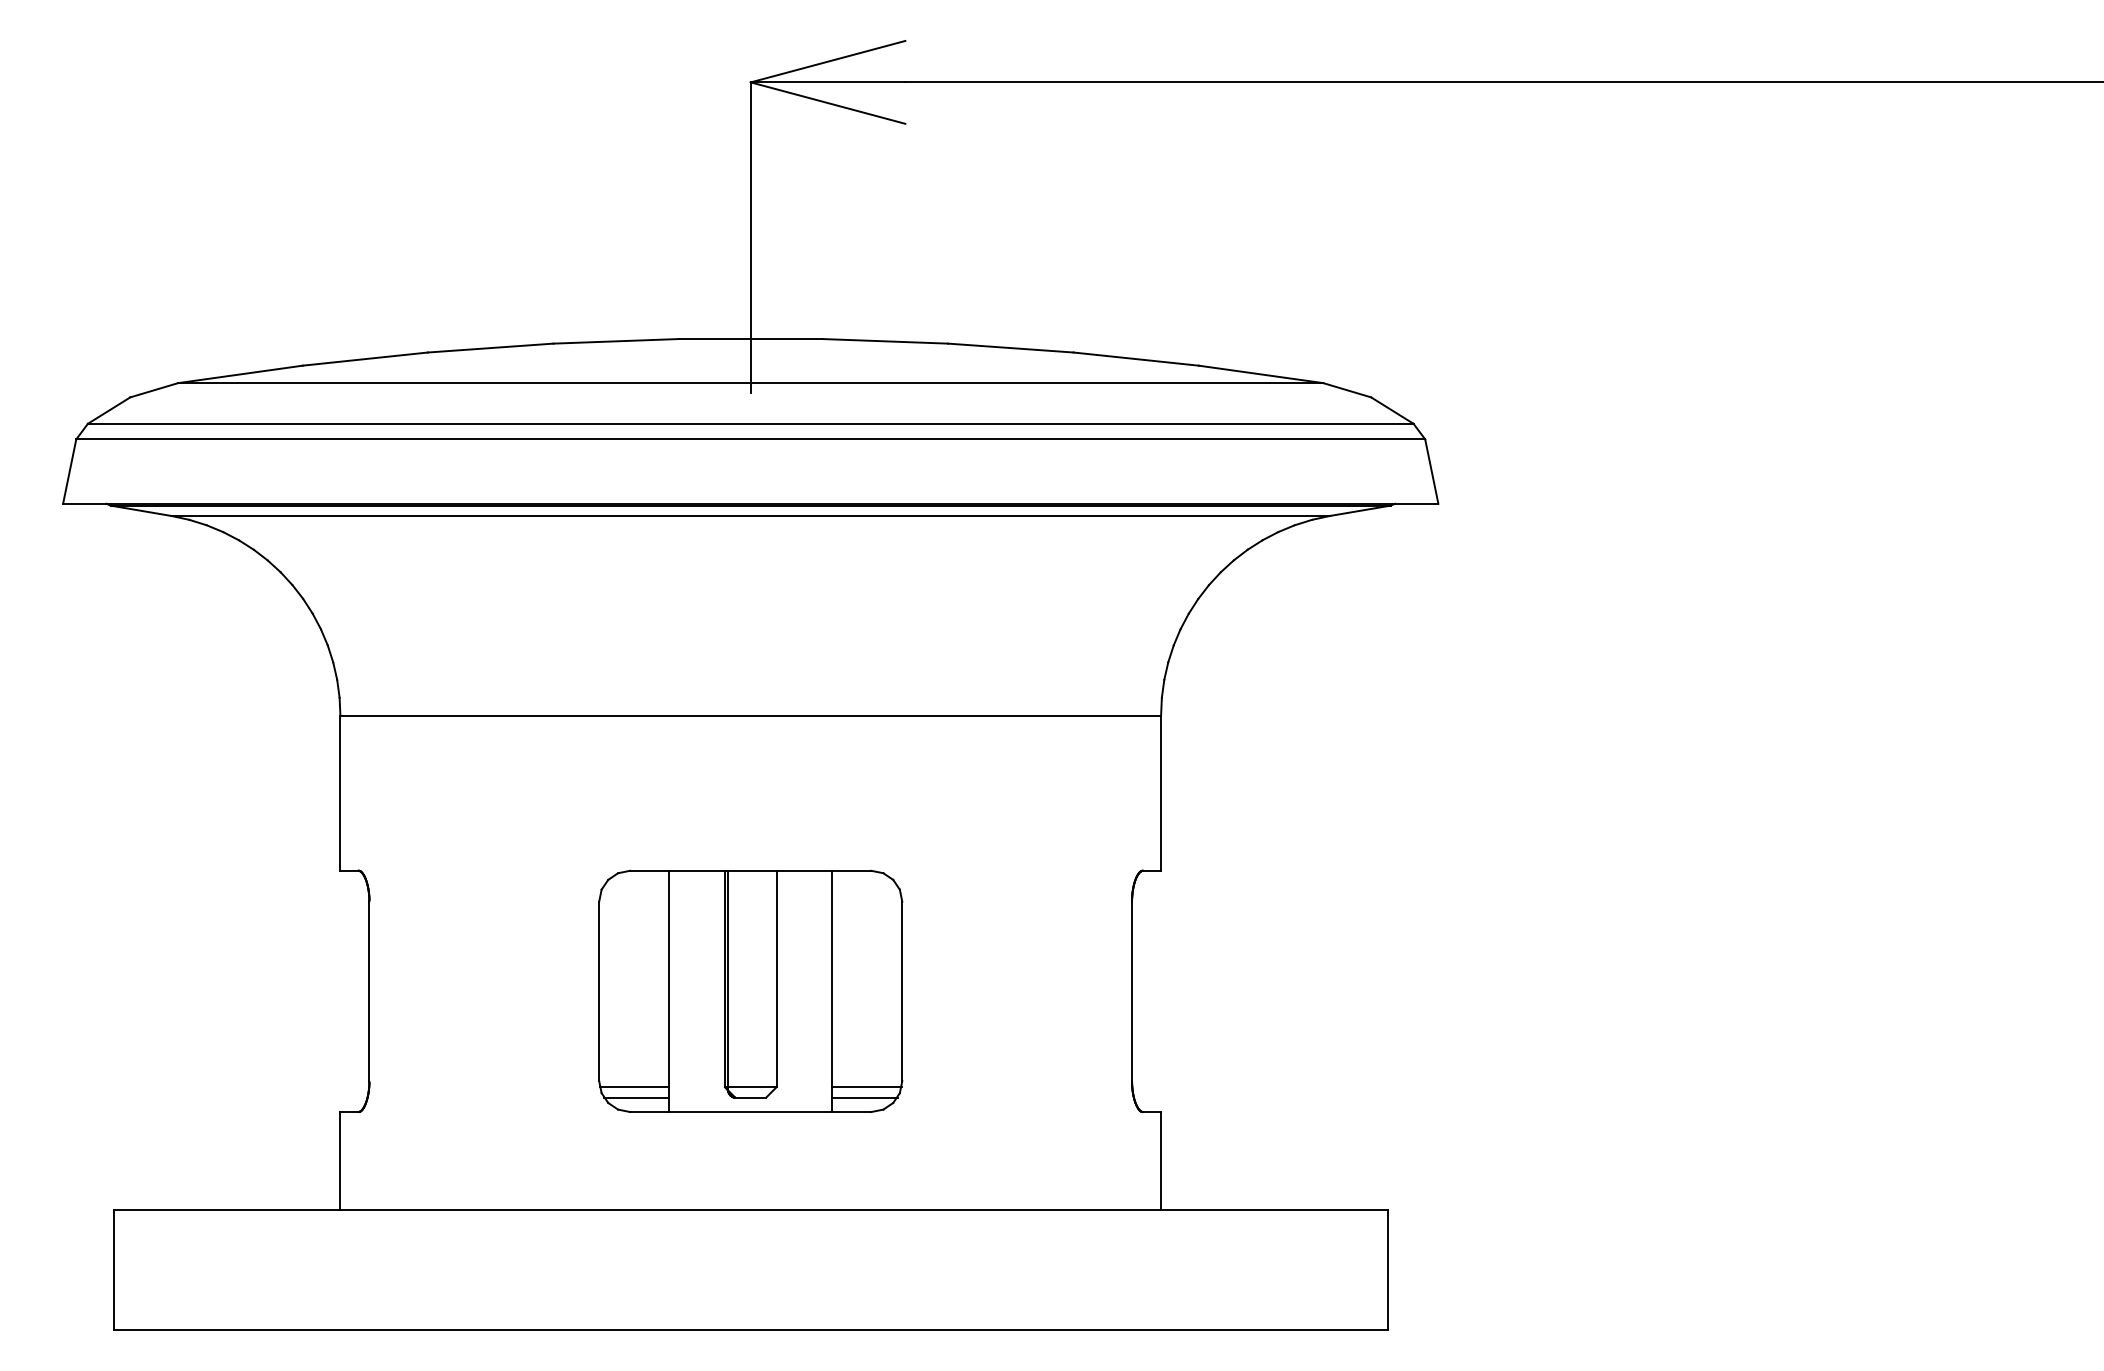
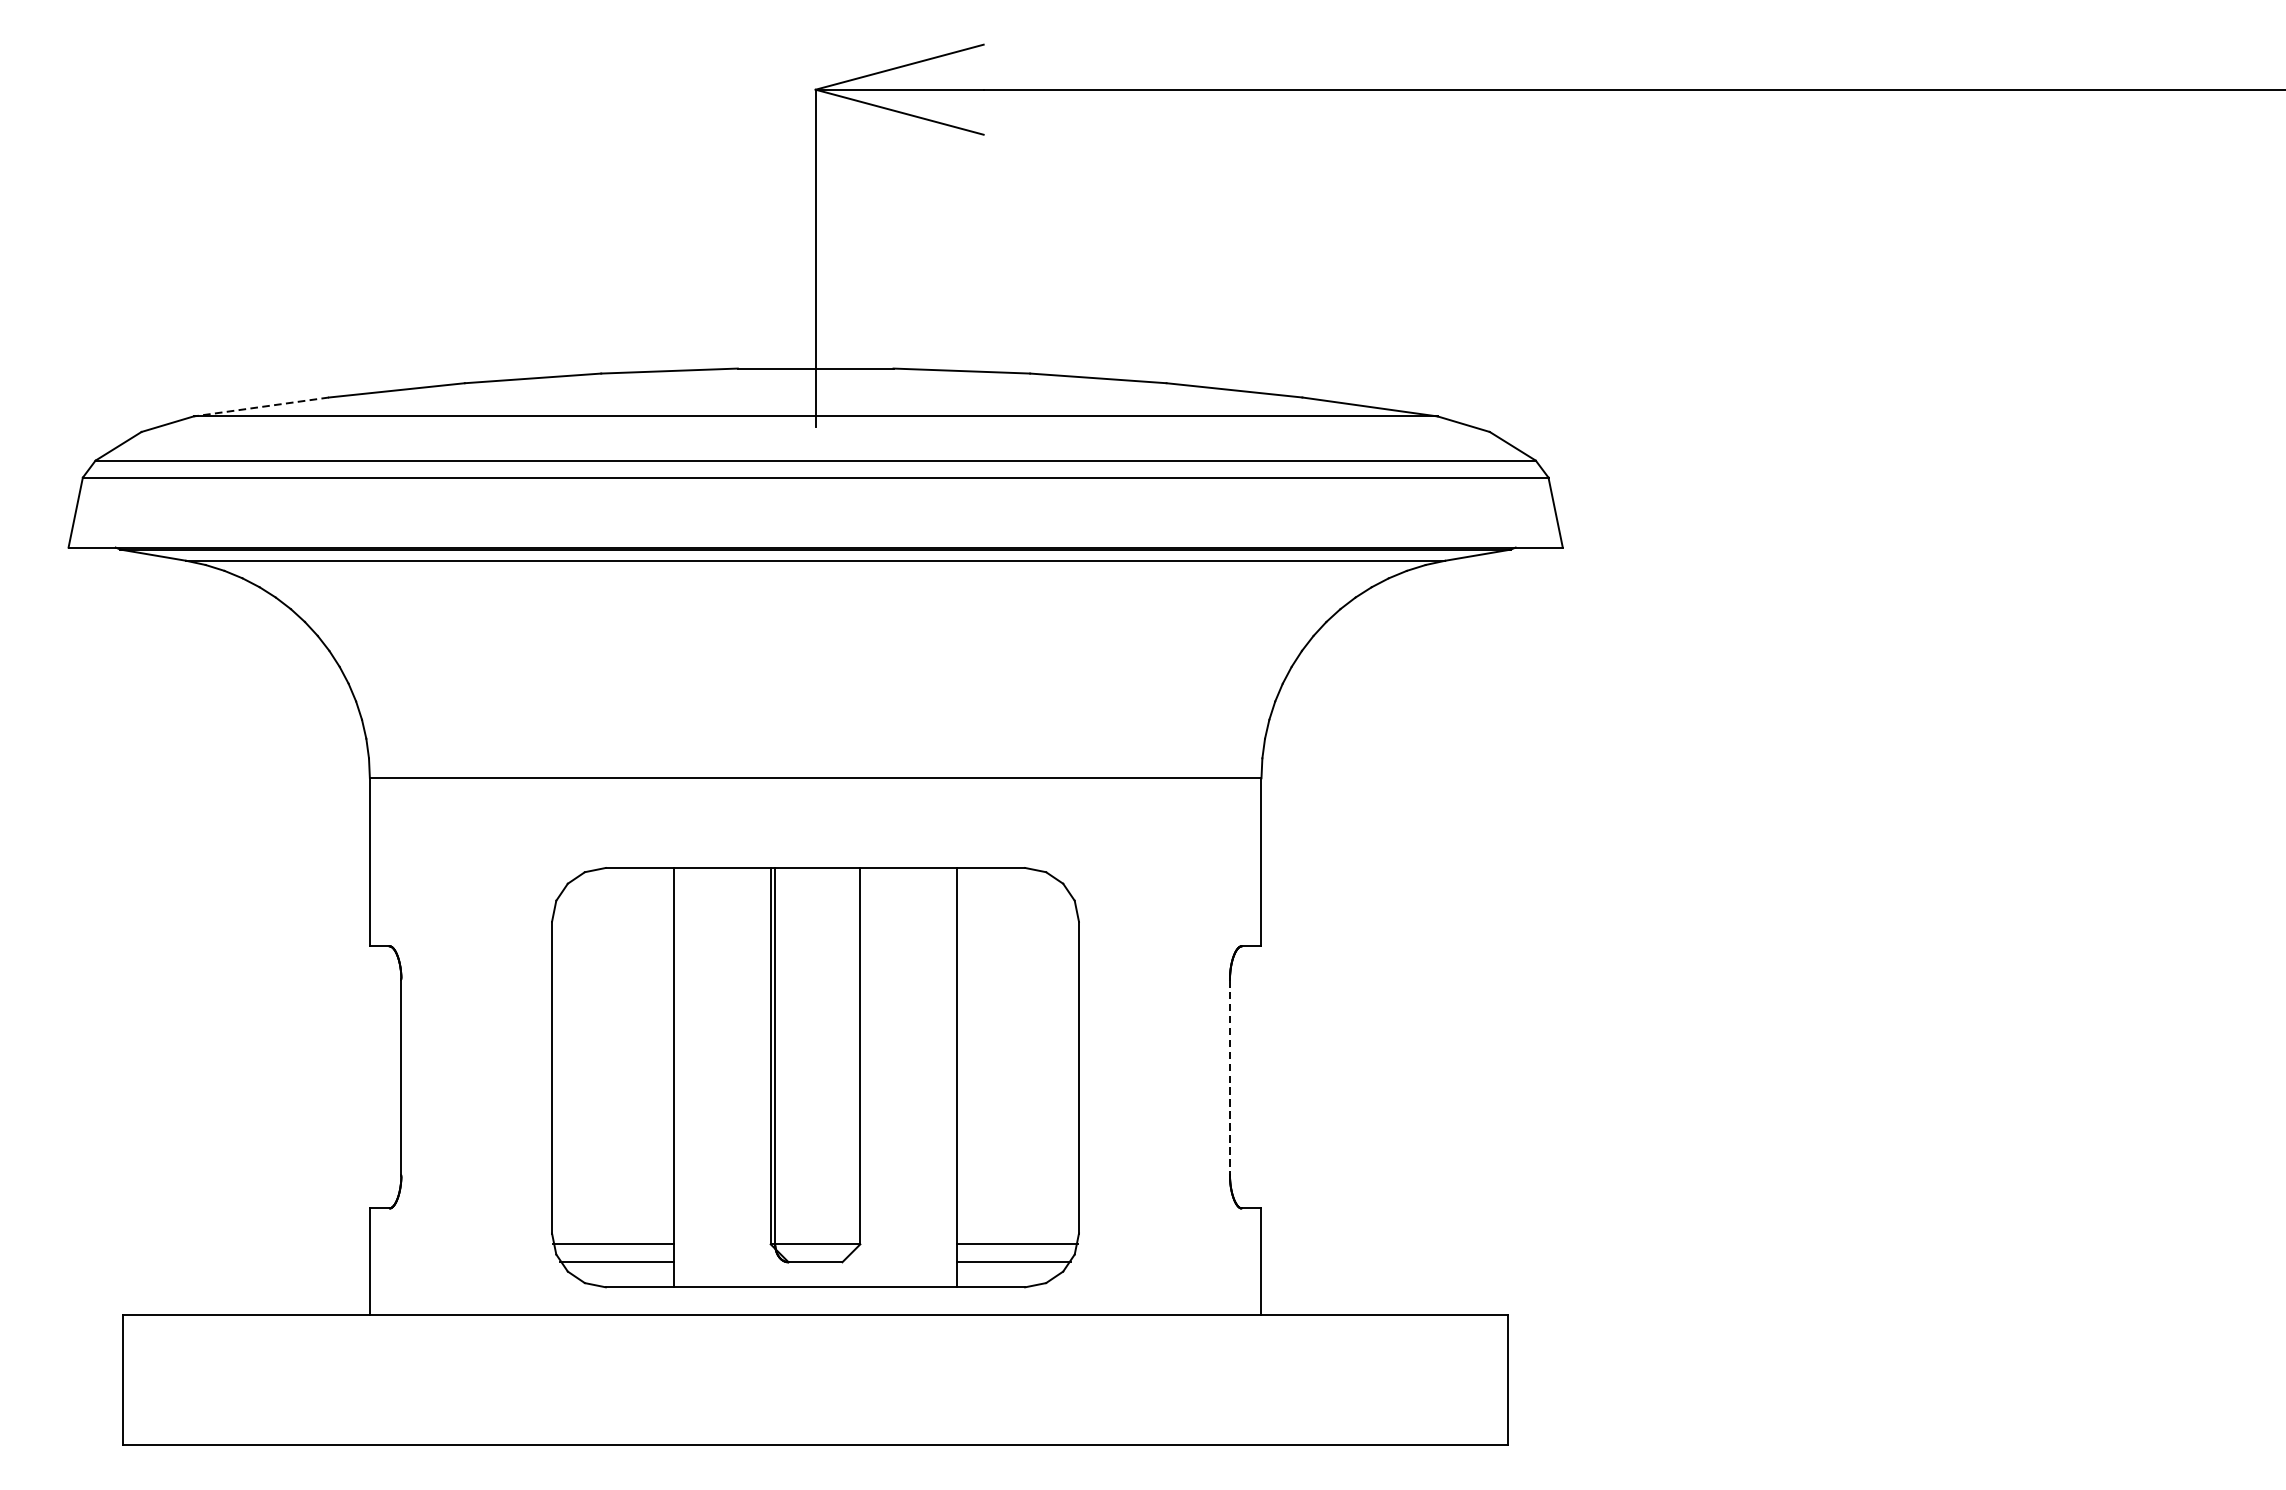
line: (240, 374) -> (261, 407), solid -> dashed
part: (750, 990) -> (815, 1076), size x1.6
line: (1132, 991) -> (1230, 1077), solid -> dashed

